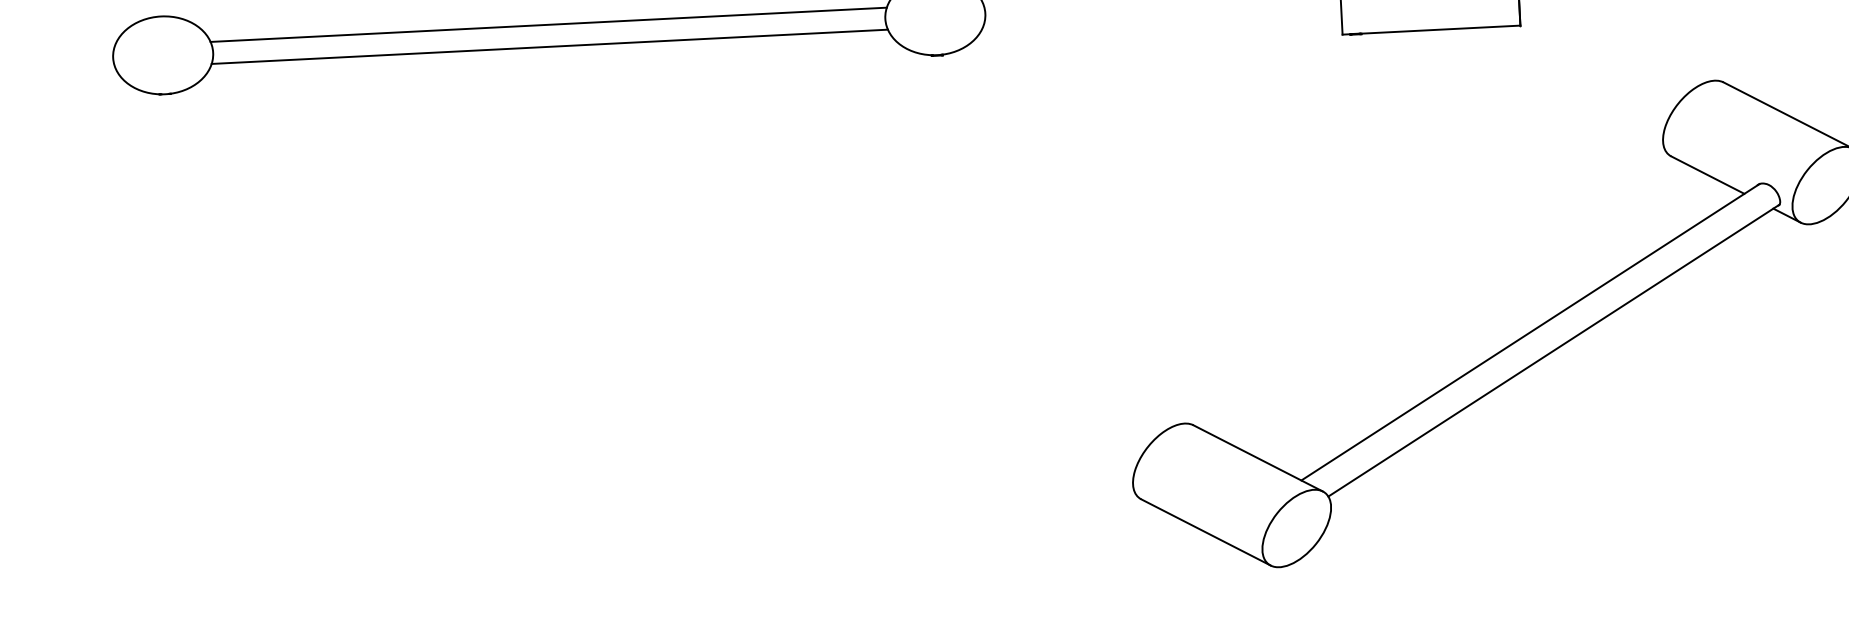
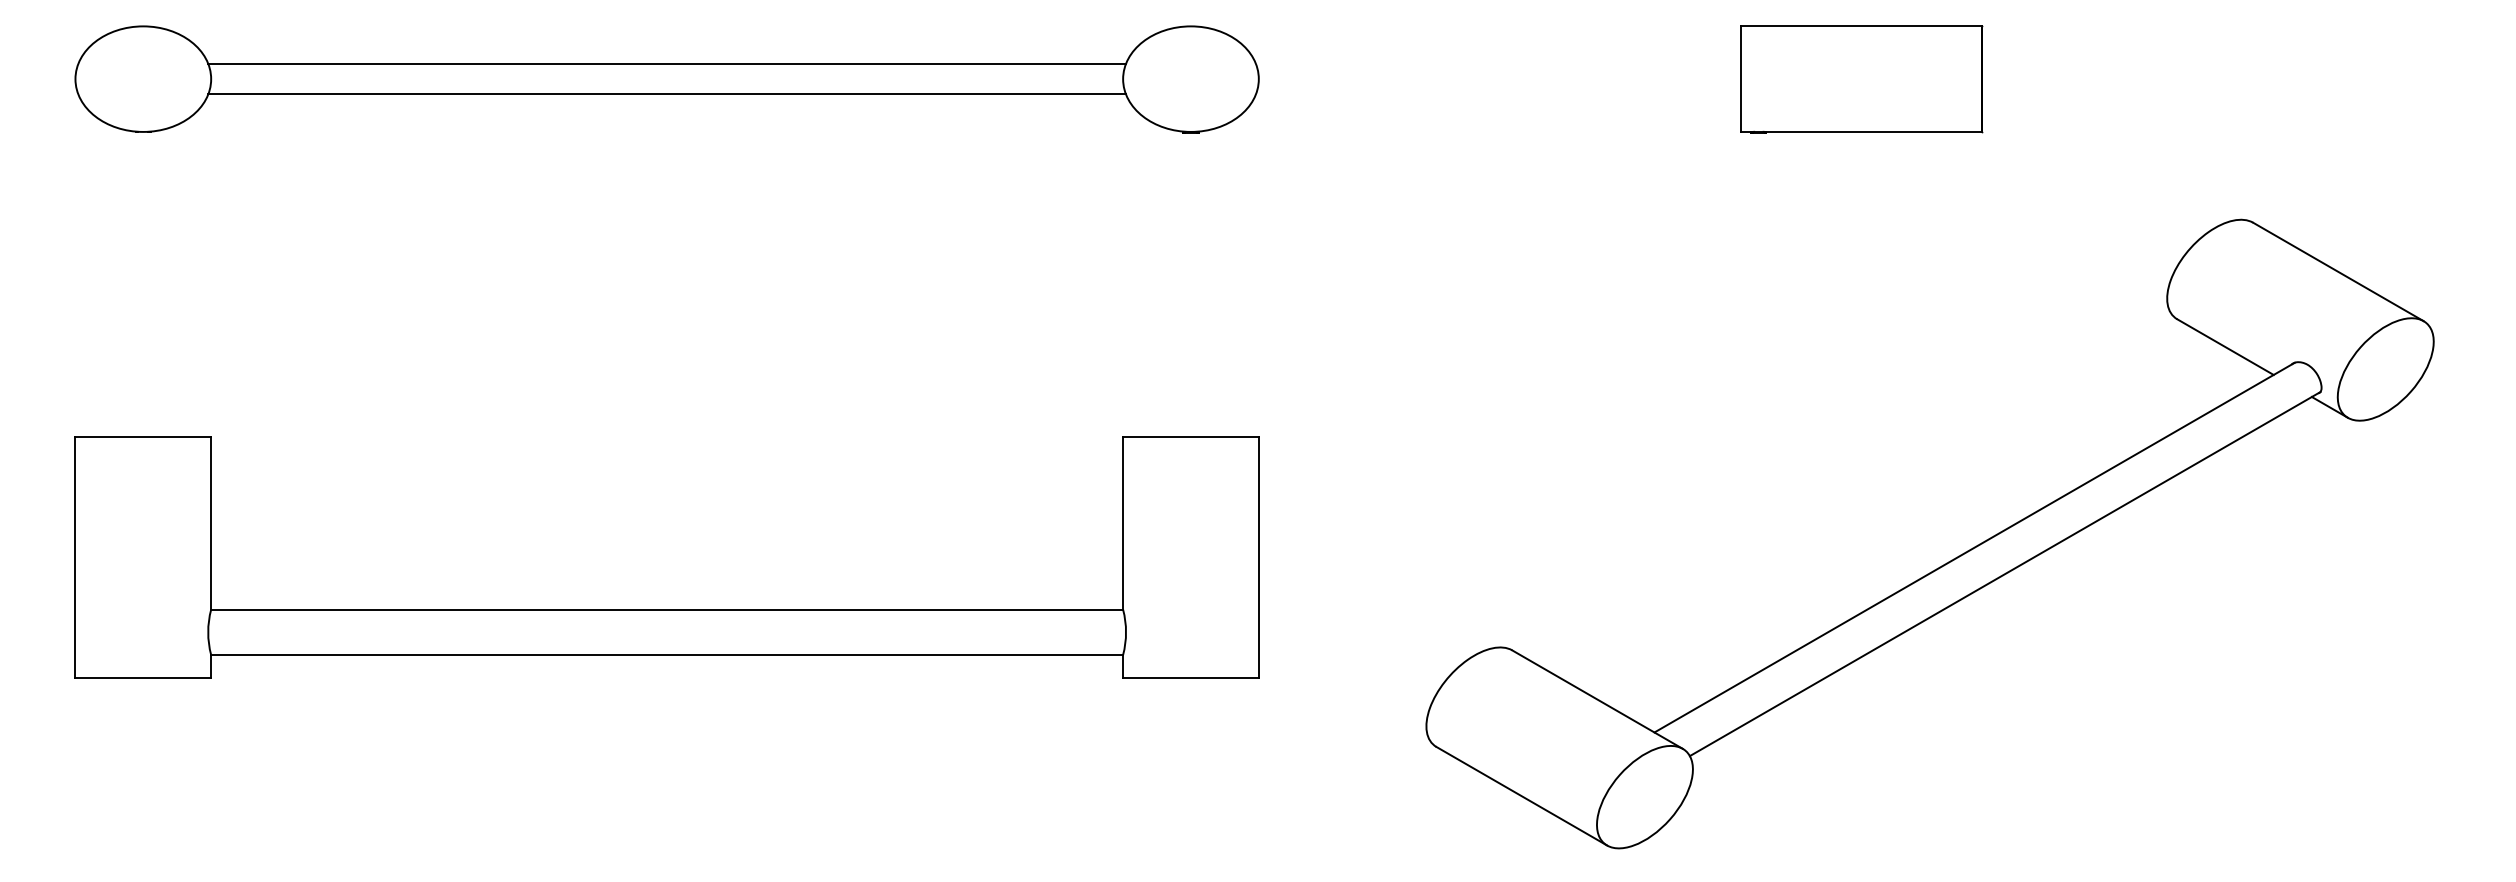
part: (568, 426) -> (666, 609), added

